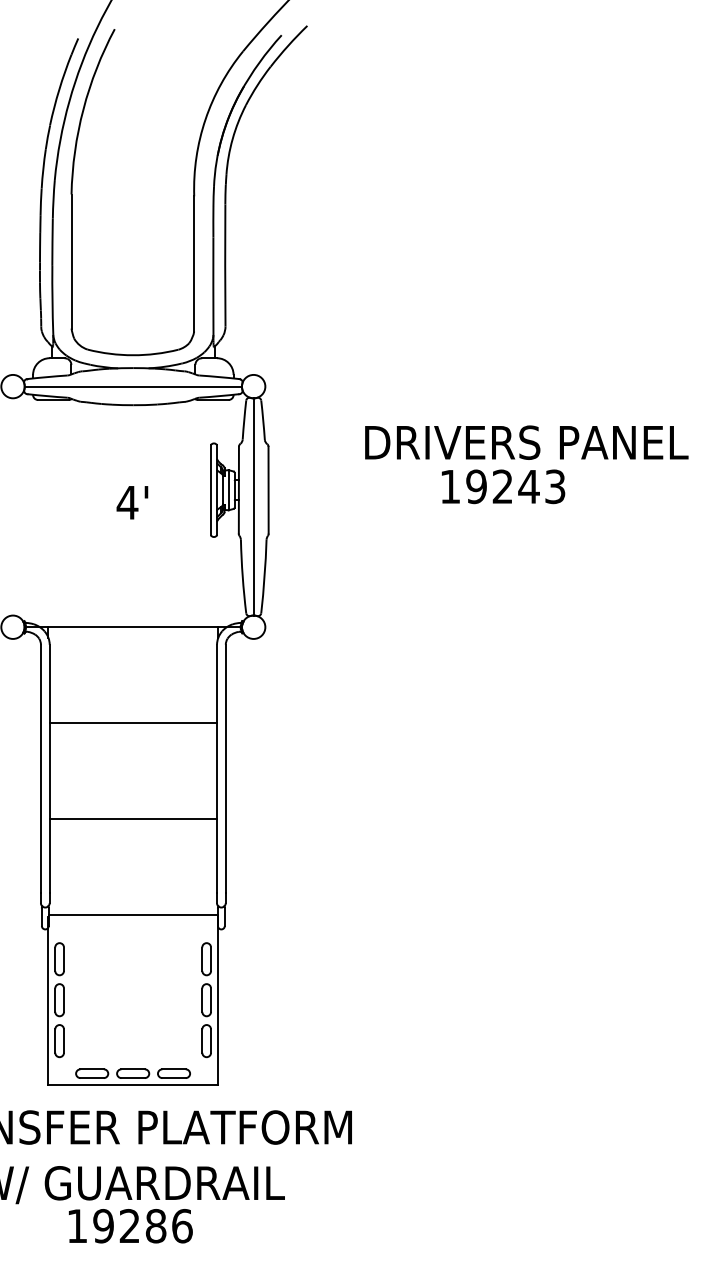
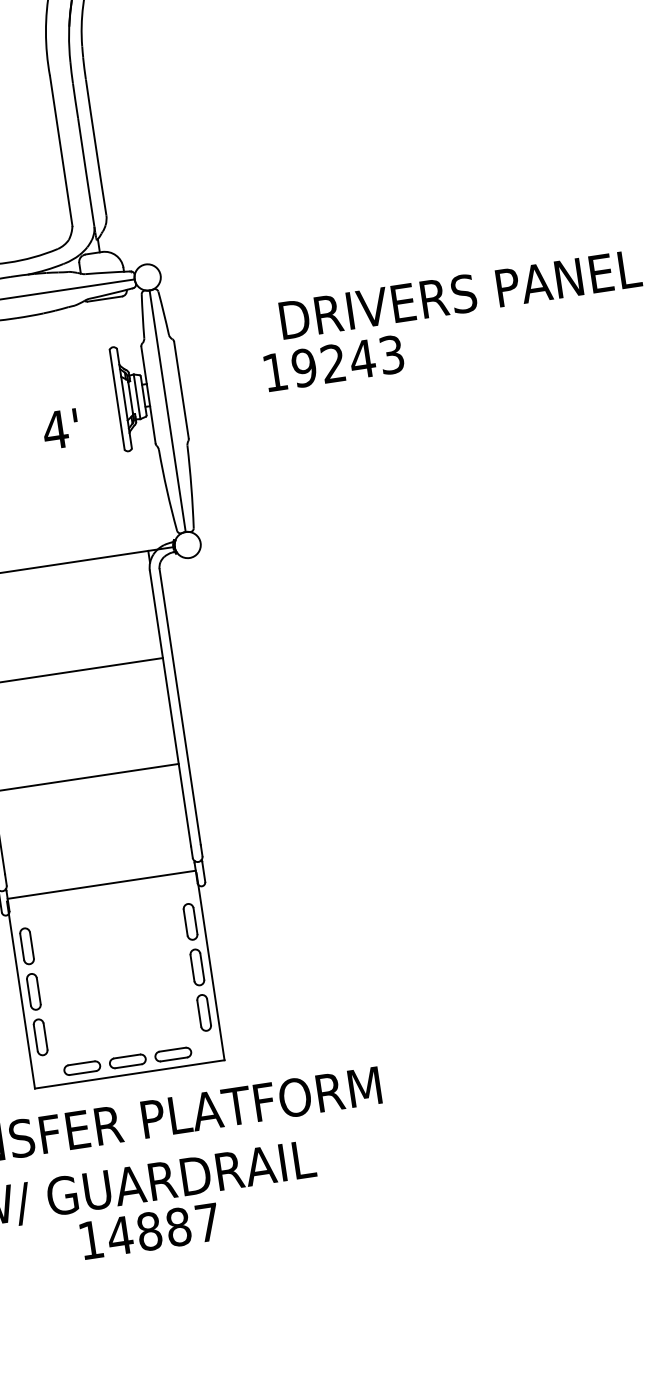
text: (503, 486) -> (334, 363), moved
text: (132, 502) -> (61, 428), moved
text: (142, 1226) -> (163, 1229), 19286 -> 14887

